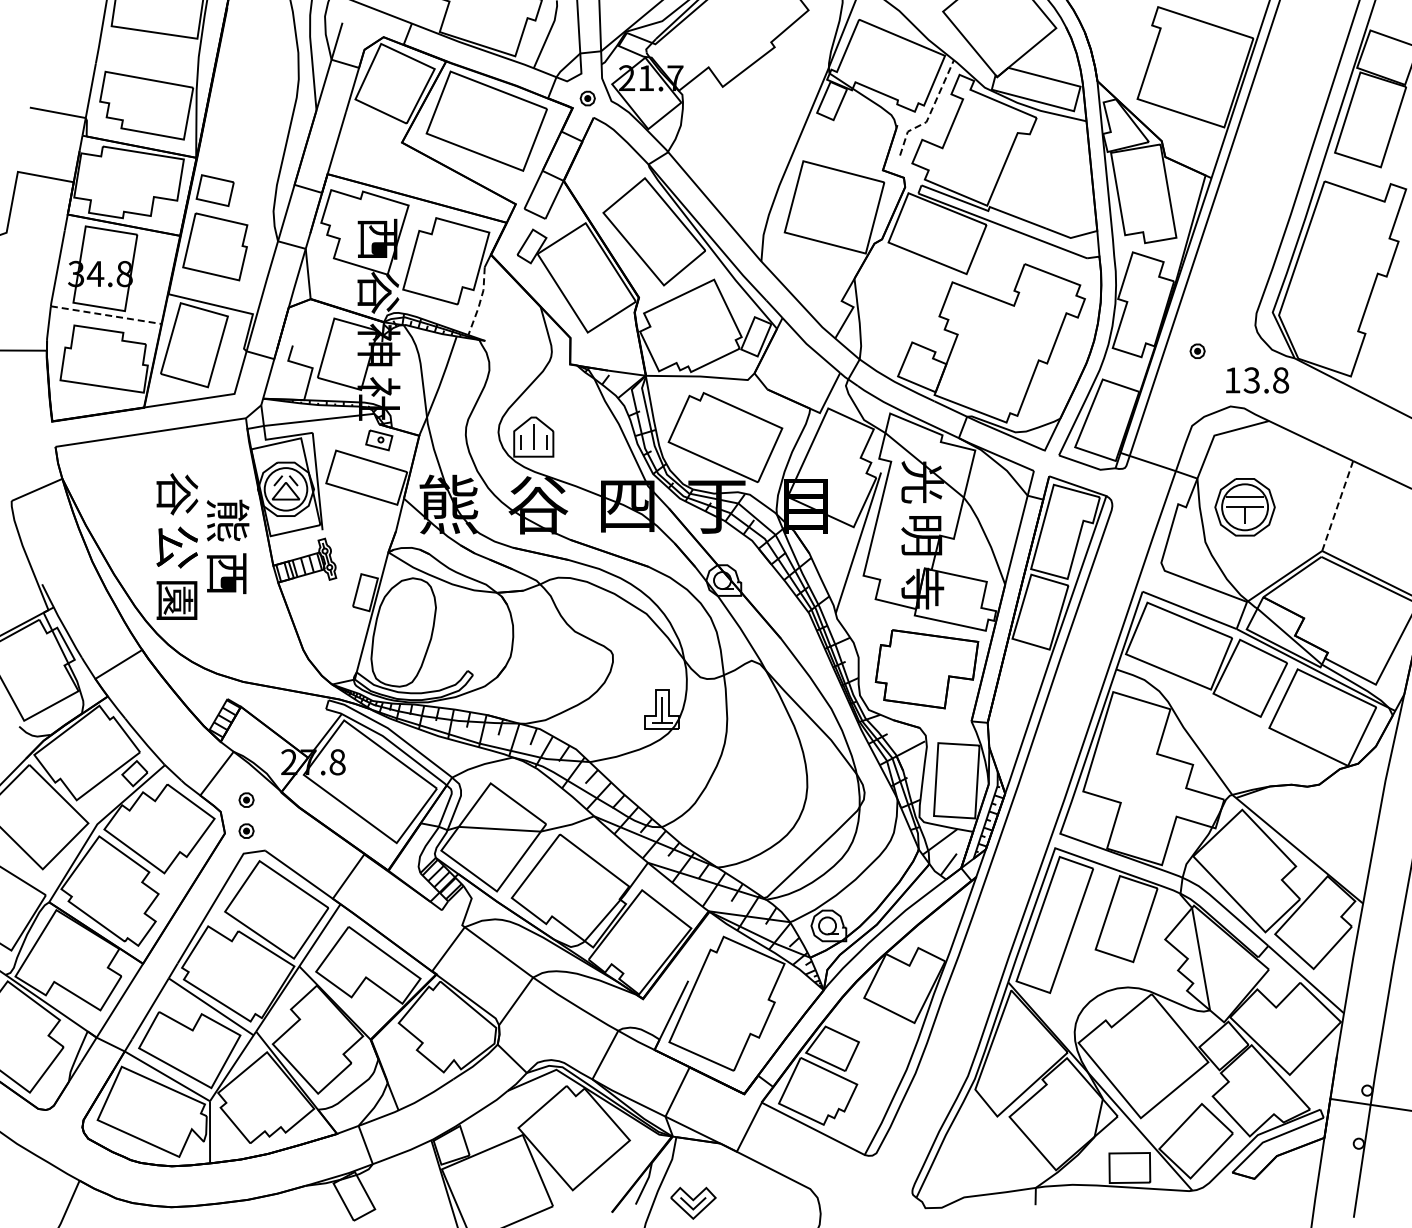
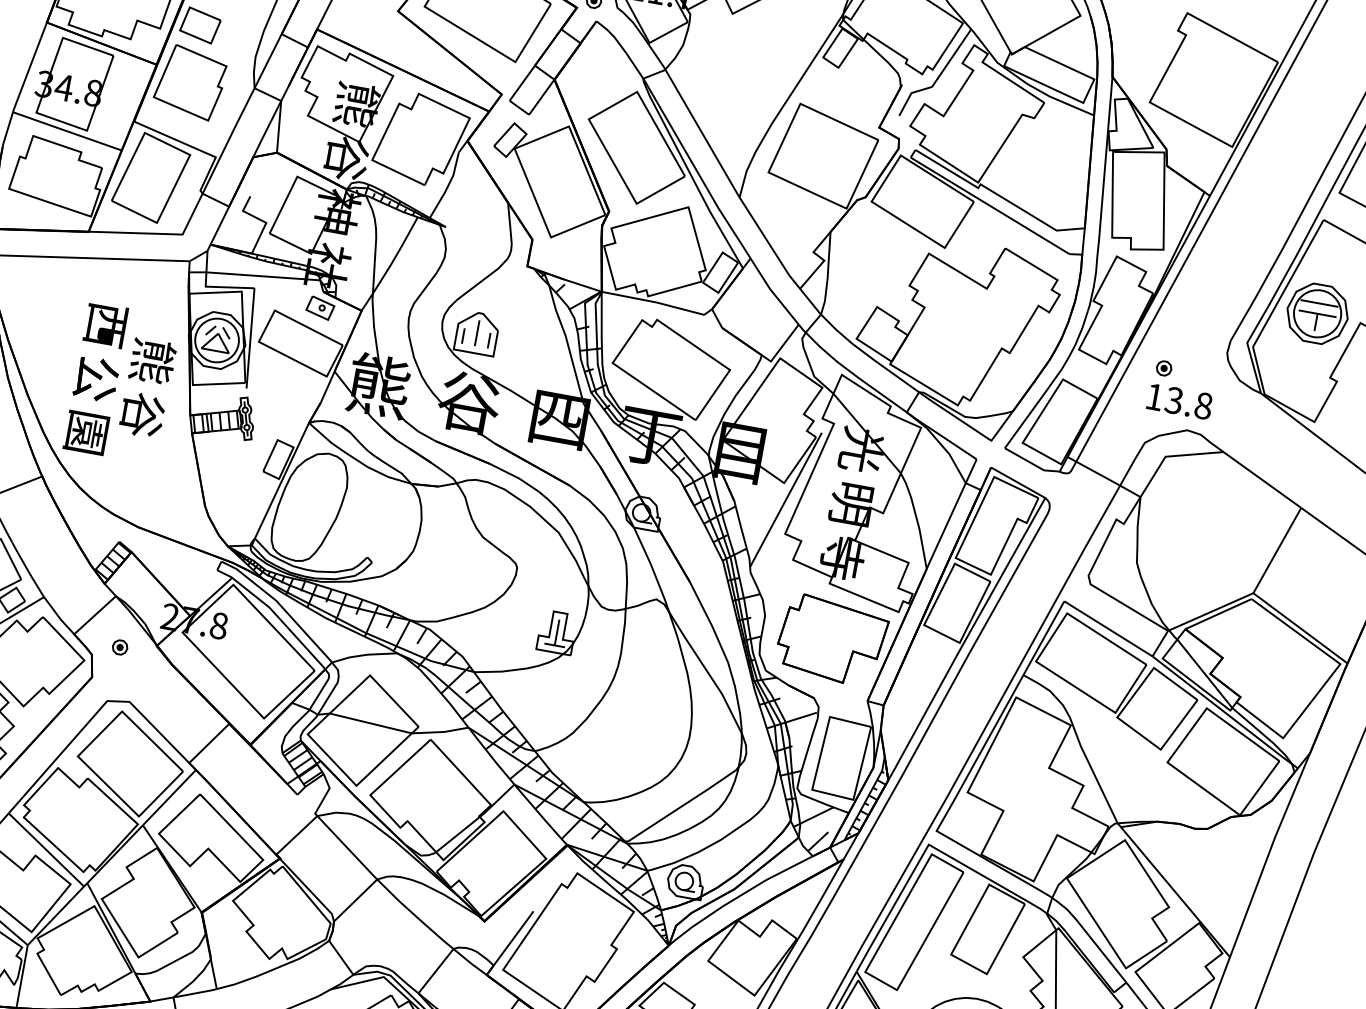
line: (930, 113) -> (937, 78), dashed -> solid
text: (378, 239) -> (356, 104), 西 -> 熊
line: (480, 302) -> (448, 187), dashed -> solid
line: (106, 315) -> (67, 131), dashed -> solid
text: (1257, 380) -> (1179, 401), moved
text: (177, 494) -> (106, 325), 谷 -> 西
line: (1337, 506) -> (1277, 551), dashed -> solid
part: (1244, 507) -> (1316, 313), moved
text: (227, 573) -> (142, 414), 西 -> 谷
part: (246, 830) -> (114, 678), removed

